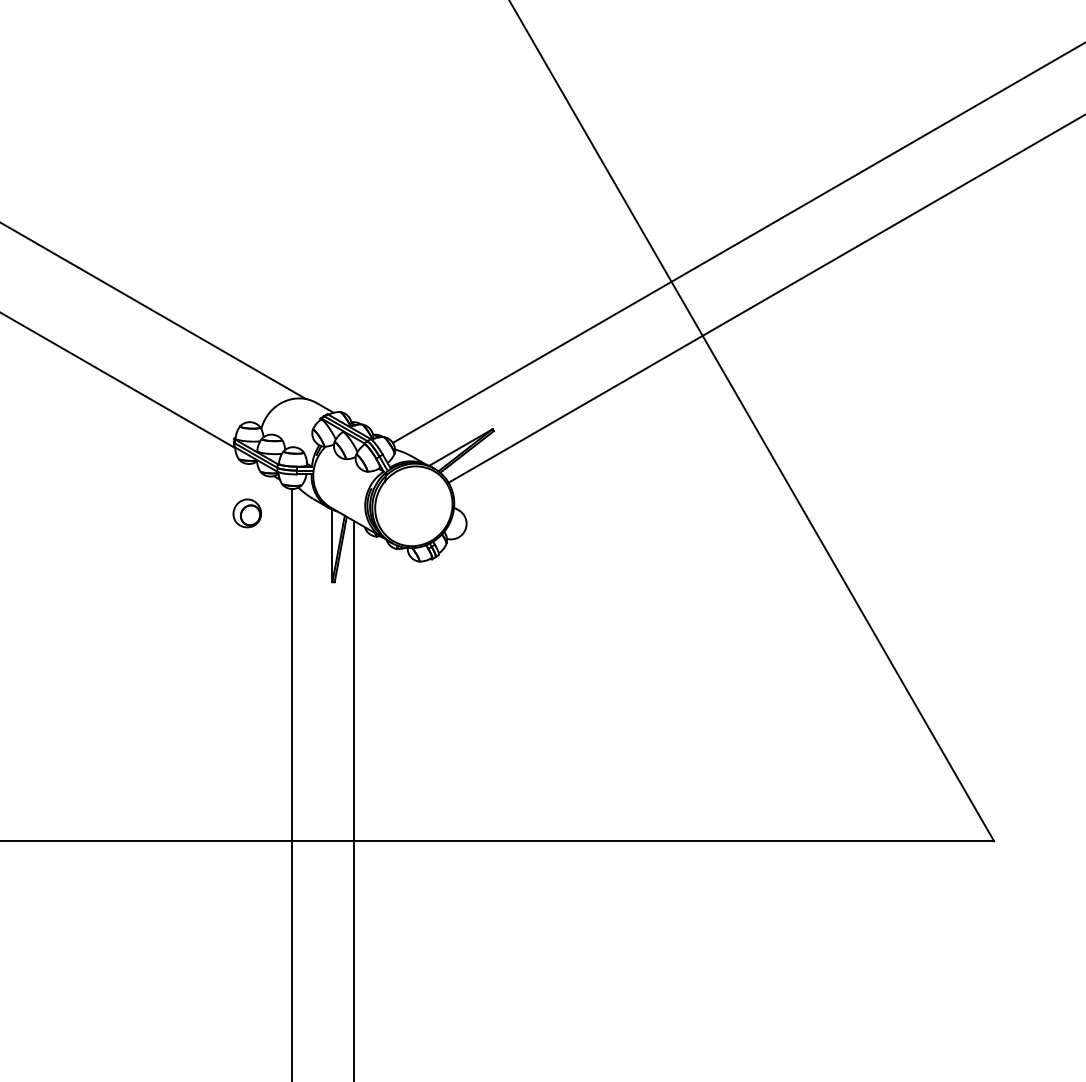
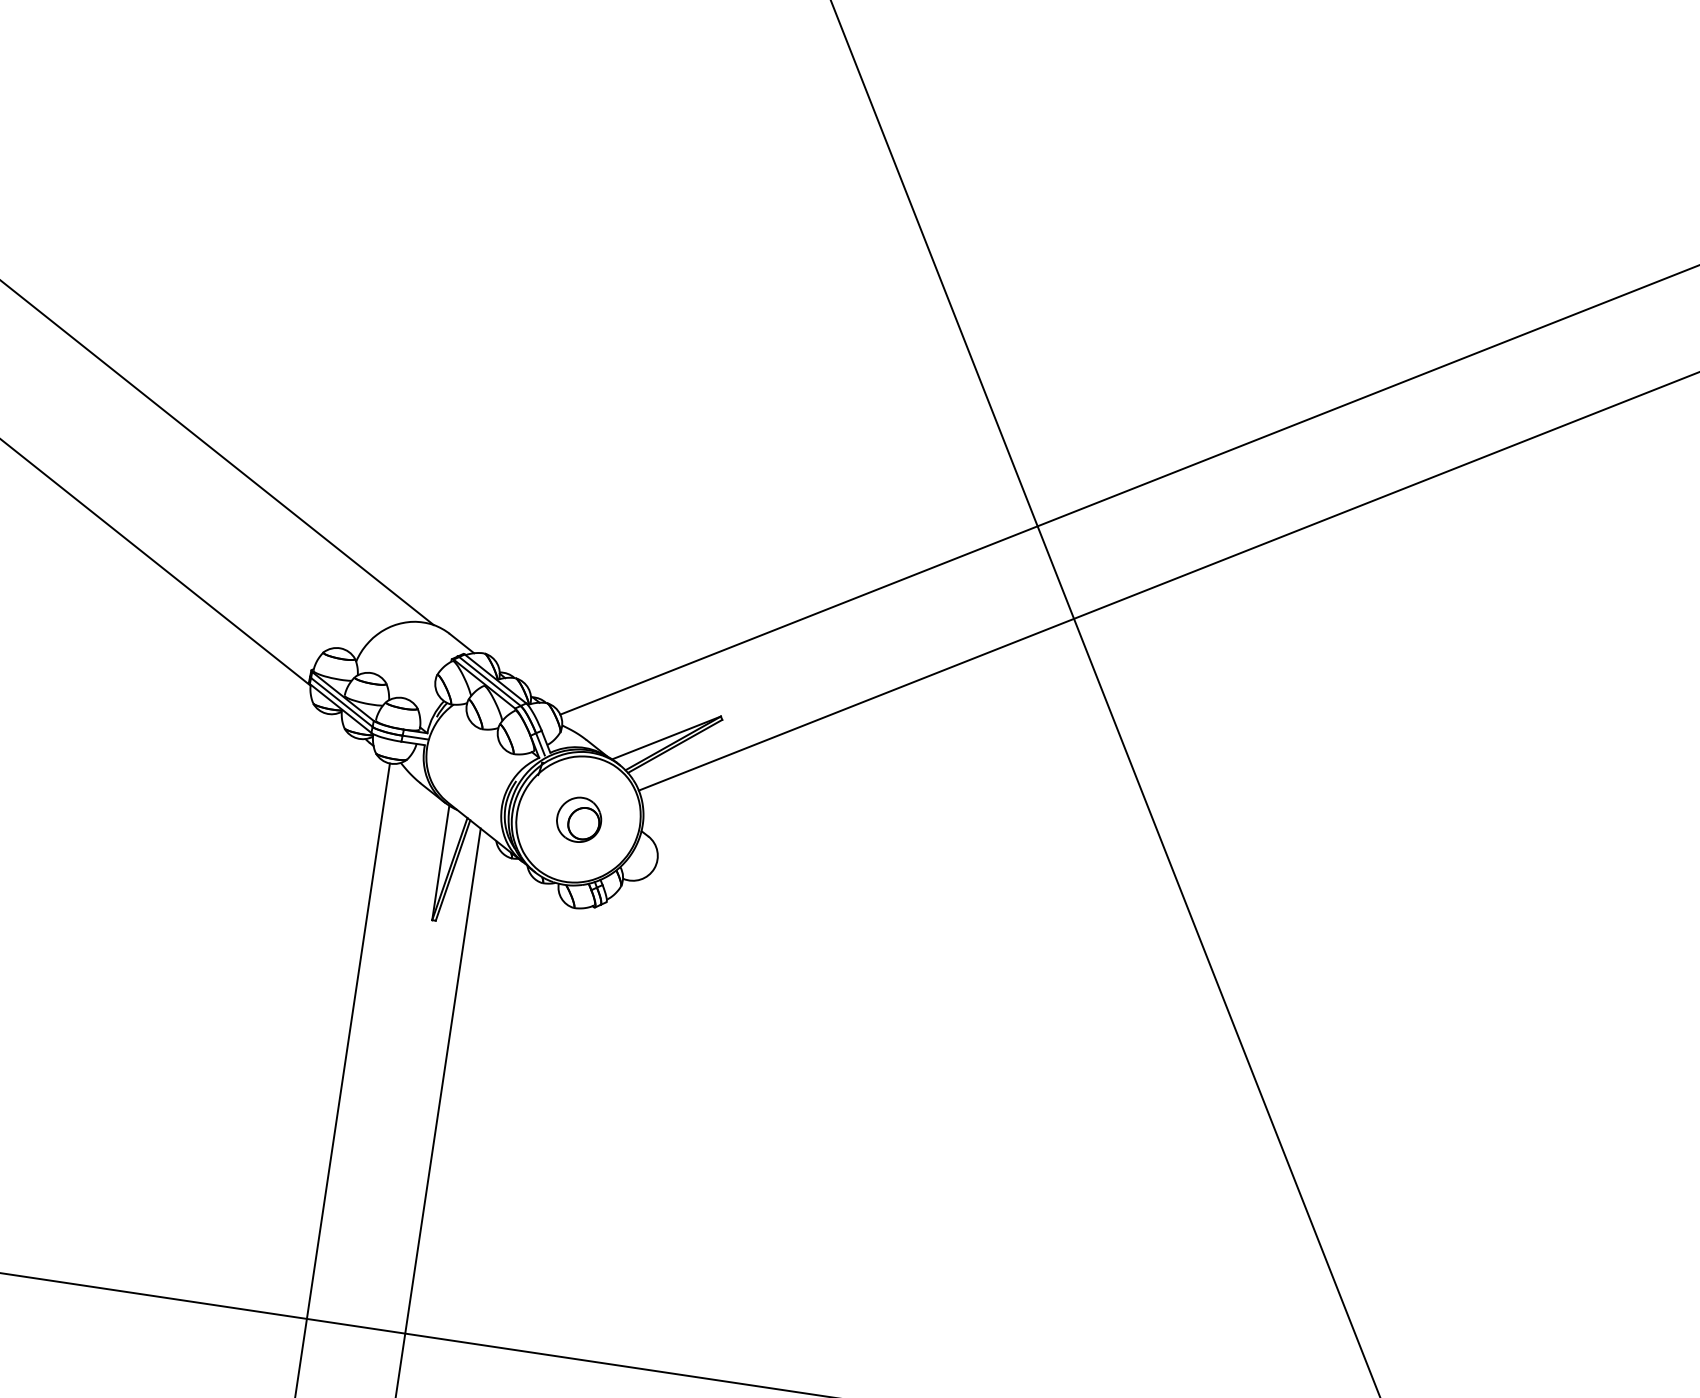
part: (247, 513) -> (579, 819), moved

